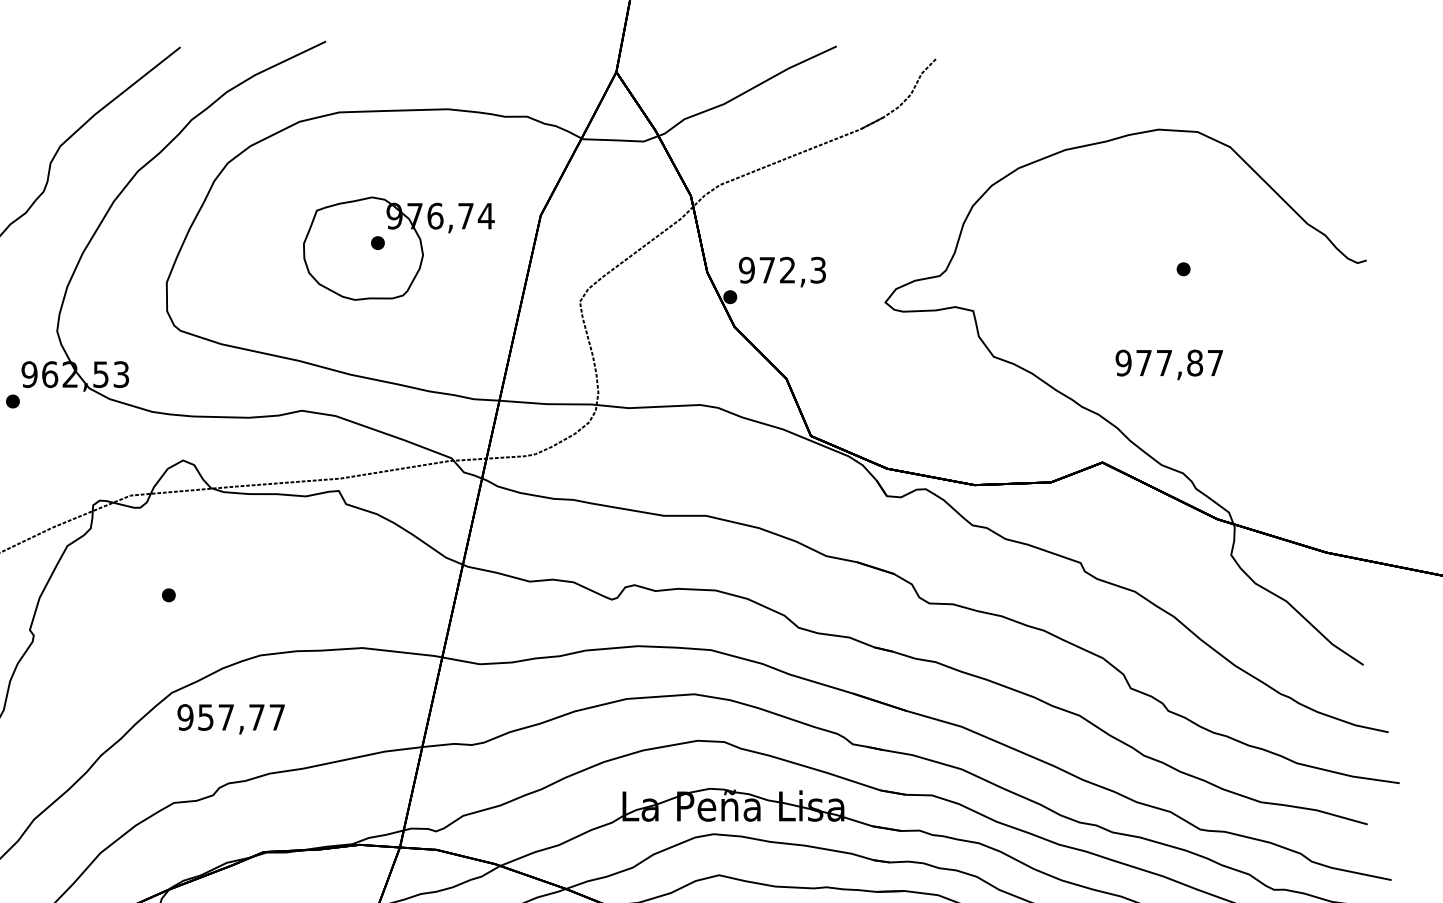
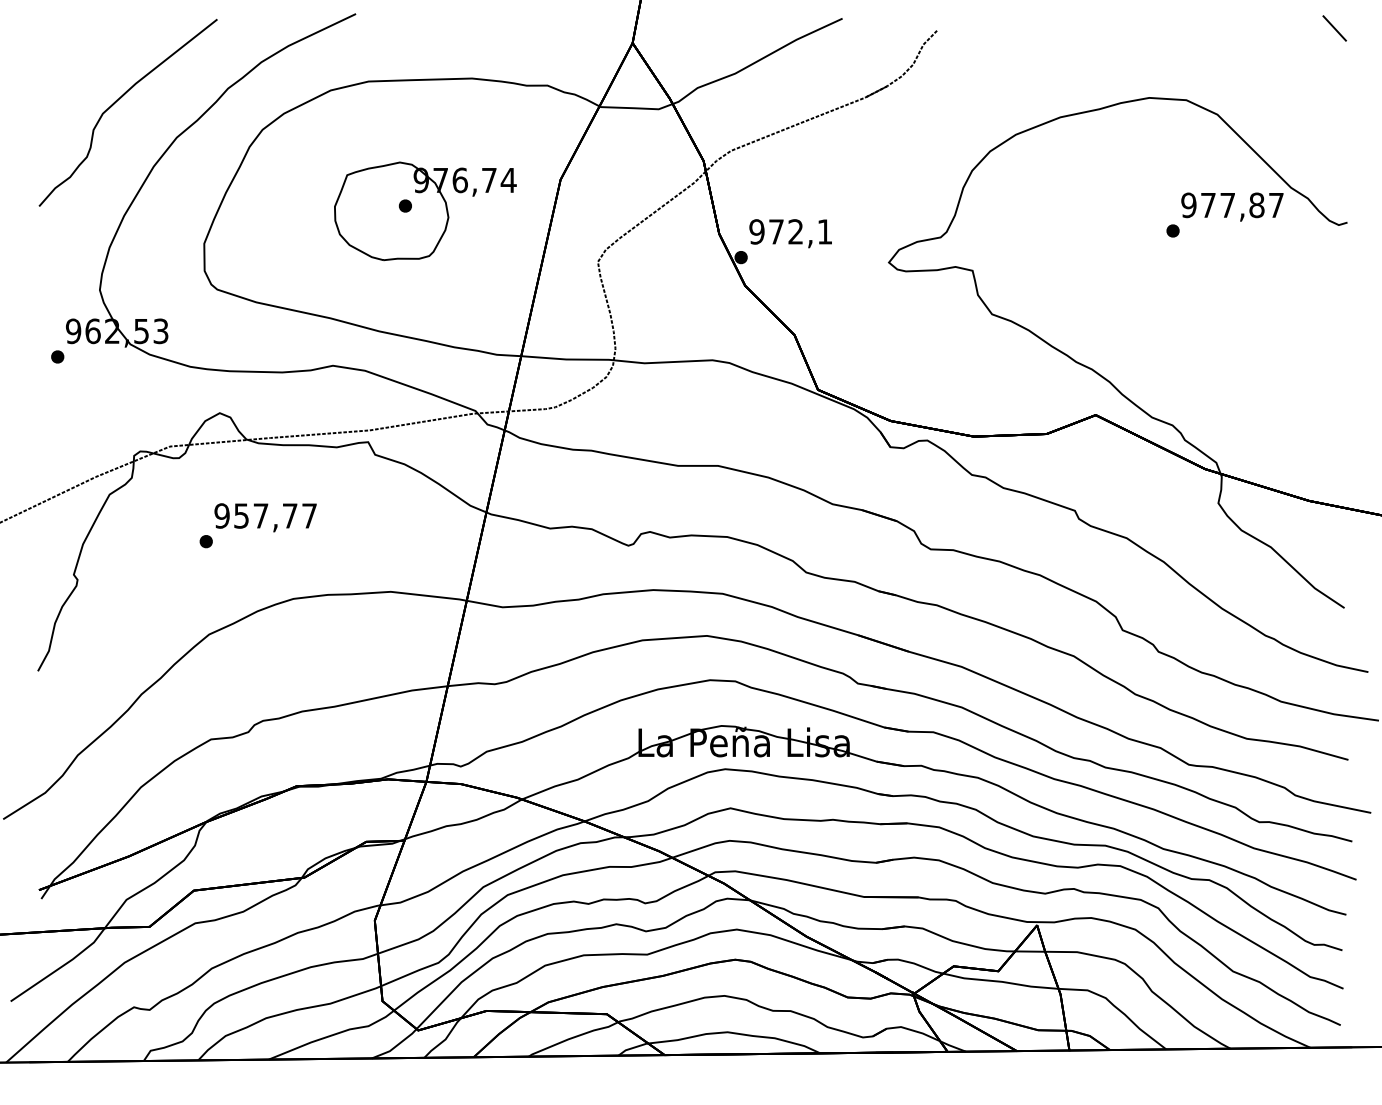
line: (1353, 56) -> (1334, 28), added
text: (817, 269) -> (824, 231), 972,3 -> 972,1
text: (1169, 364) -> (1232, 206), moved
text: (231, 719) -> (265, 517), moved

